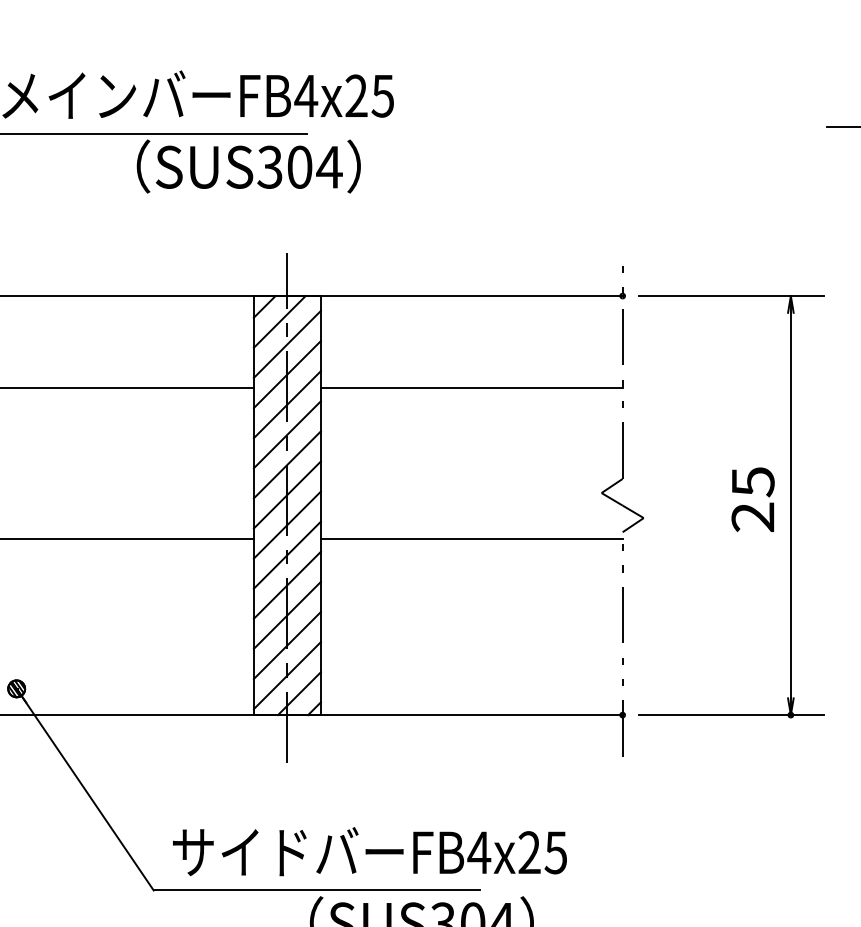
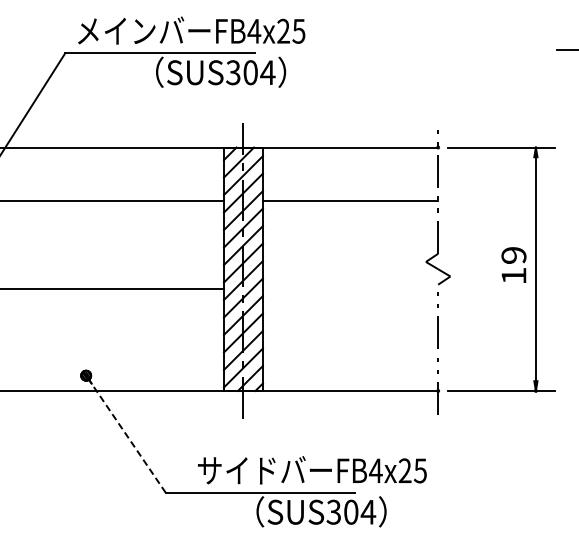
text: (752, 499) -> (513, 265), 25 -> 19
line: (471, 538) -> (350, 288), removed
line: (86, 791) -> (126, 435), solid -> dashed
text: (370, 852) -> (312, 470), moved

